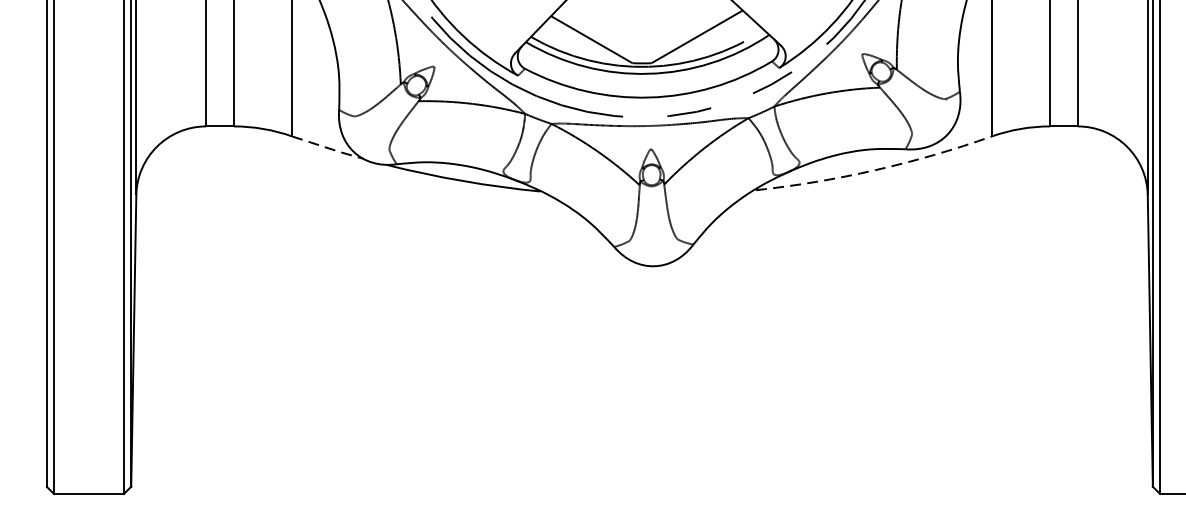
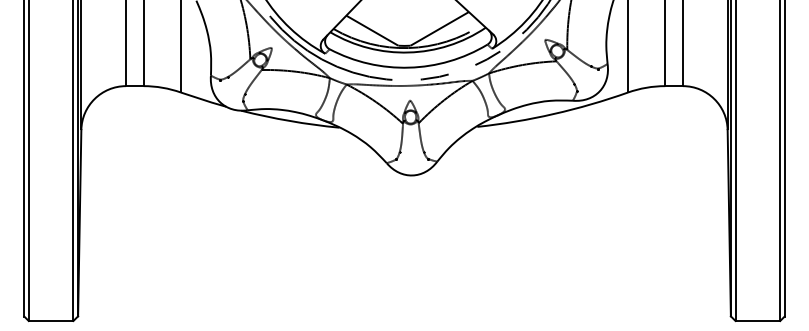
line: (329, 148) -> (204, 100), dashed -> solid
arc: (875, 170) -> (553, 114), dashed -> solid

